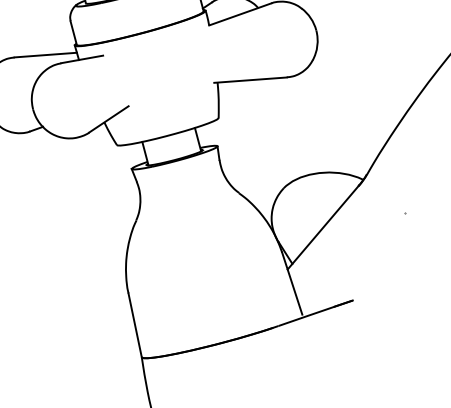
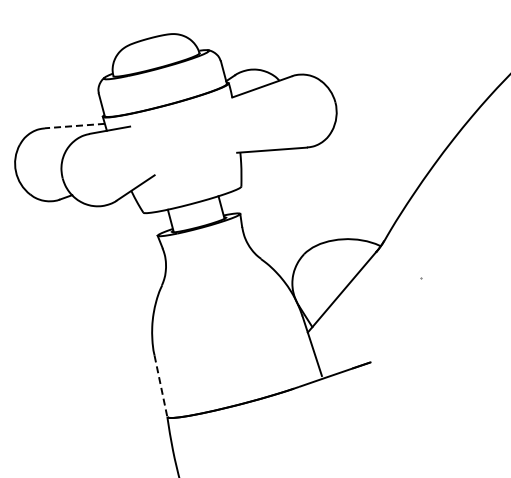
line: (45, 55) -> (74, 126), solid -> dashed
line: (135, 325) -> (161, 386), solid -> dashed

